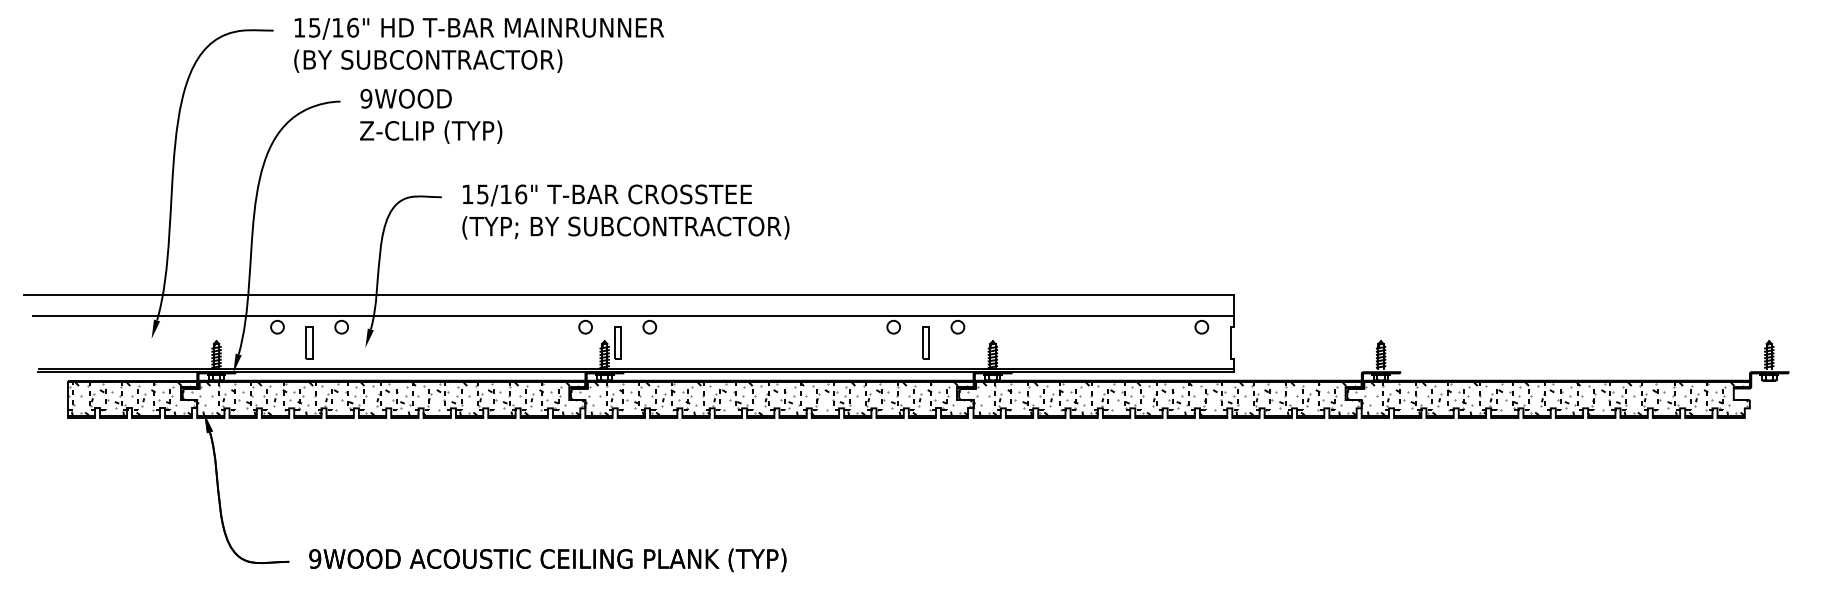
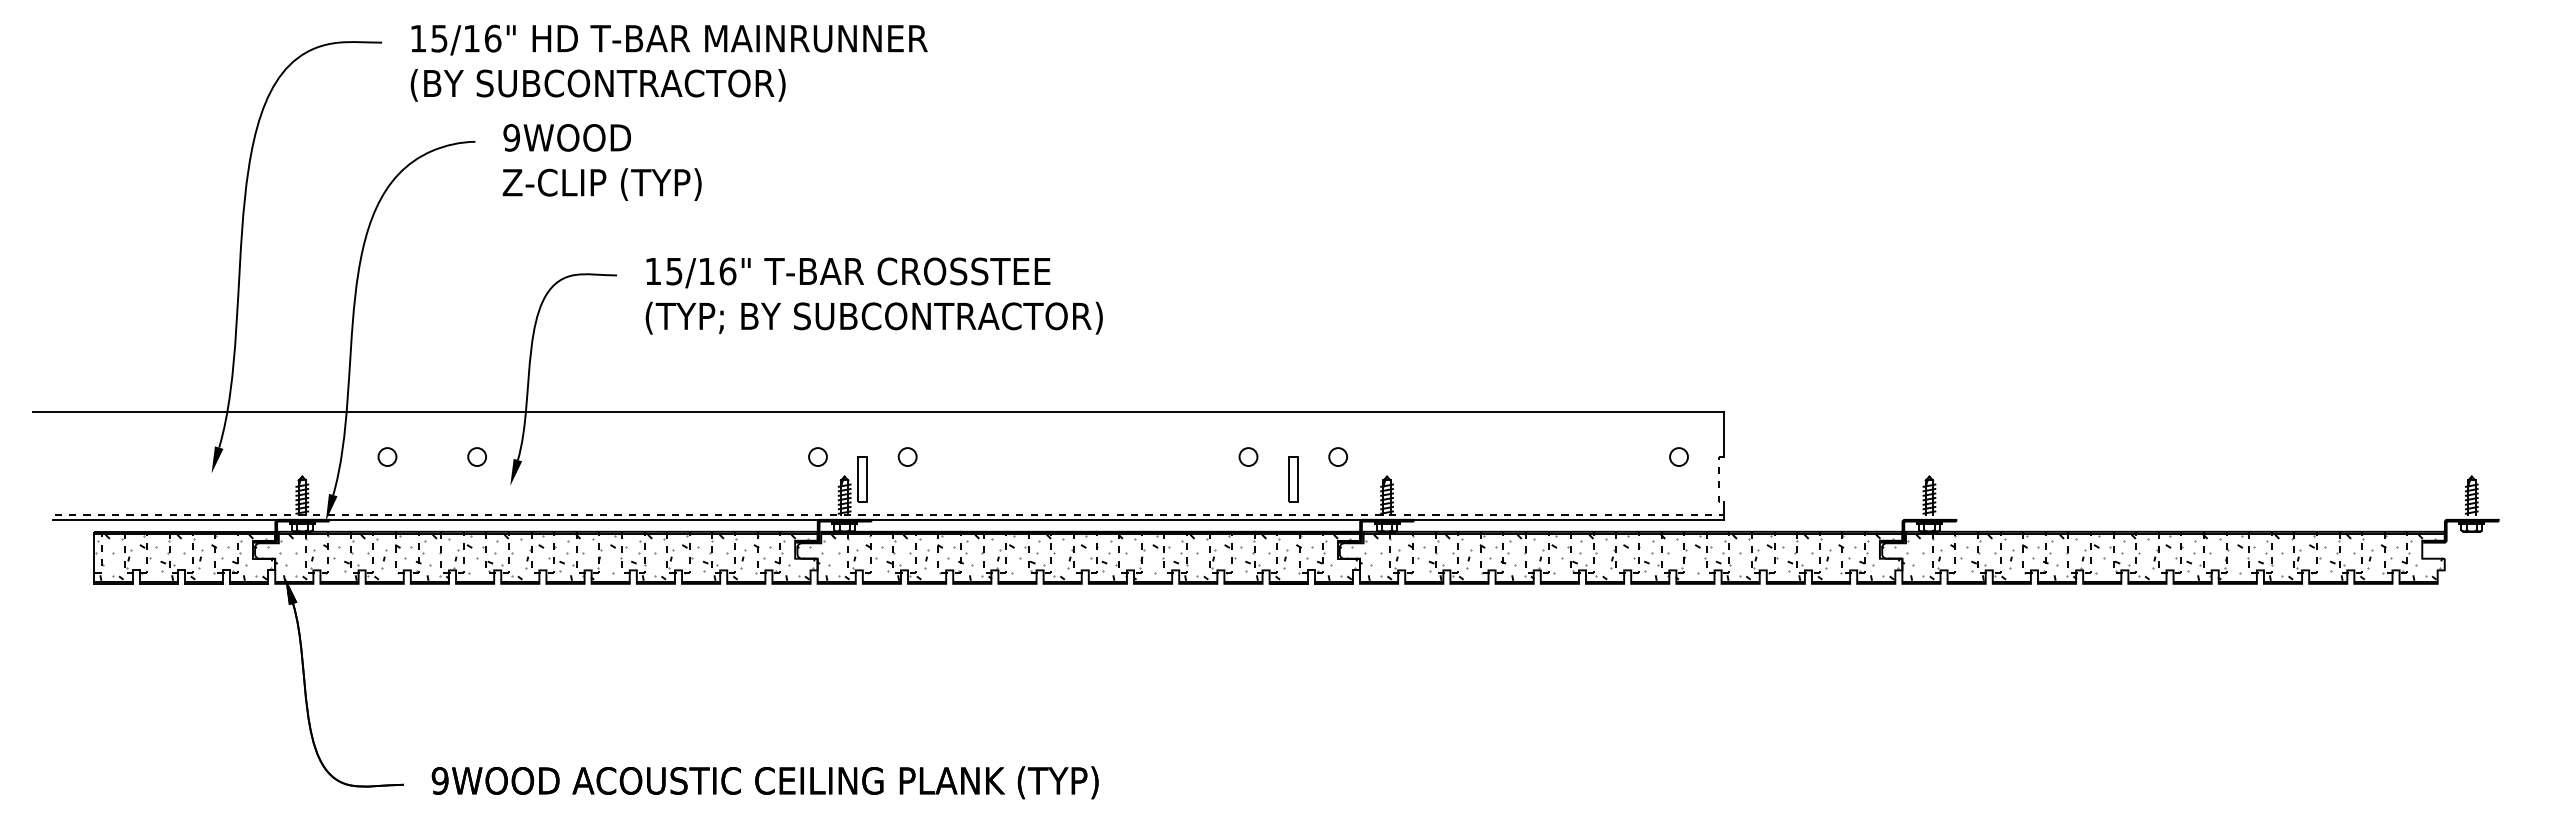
line: (633, 316) -> (884, 441), removed
part: (309, 343) -> (432, 479), removed
line: (1230, 343) -> (1719, 479), solid -> dashed
line: (636, 369) -> (889, 515), solid -> dashed

